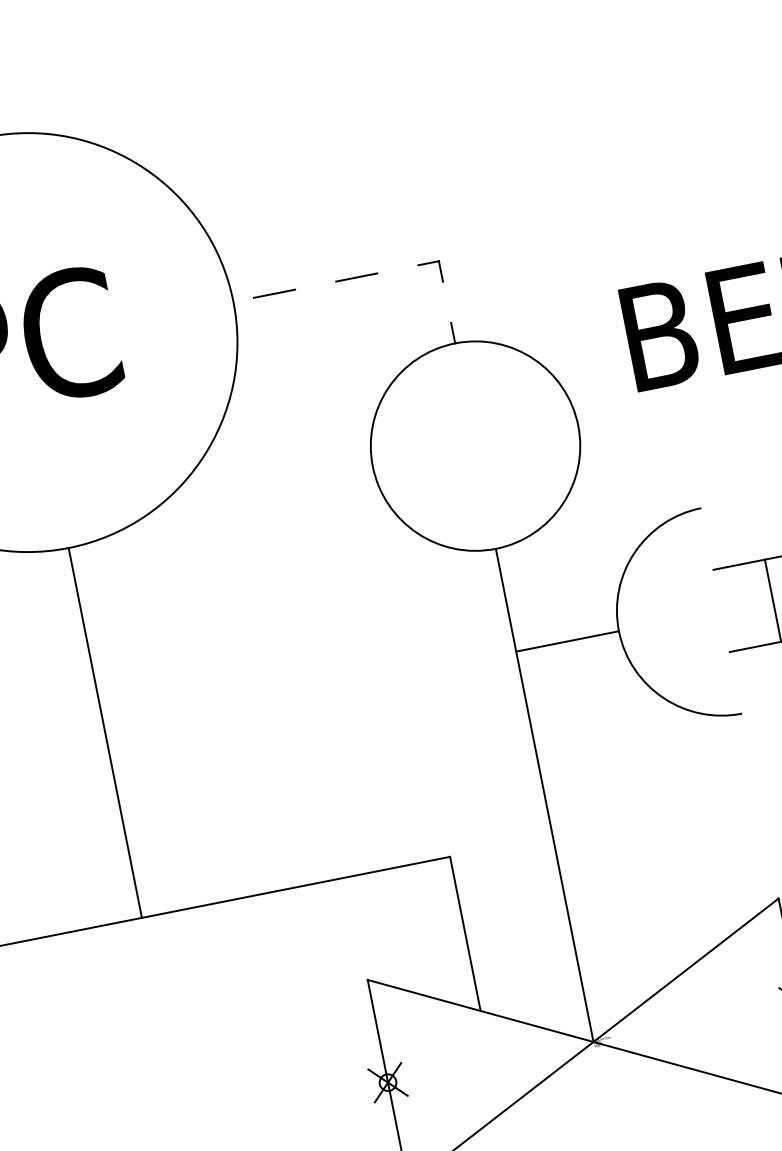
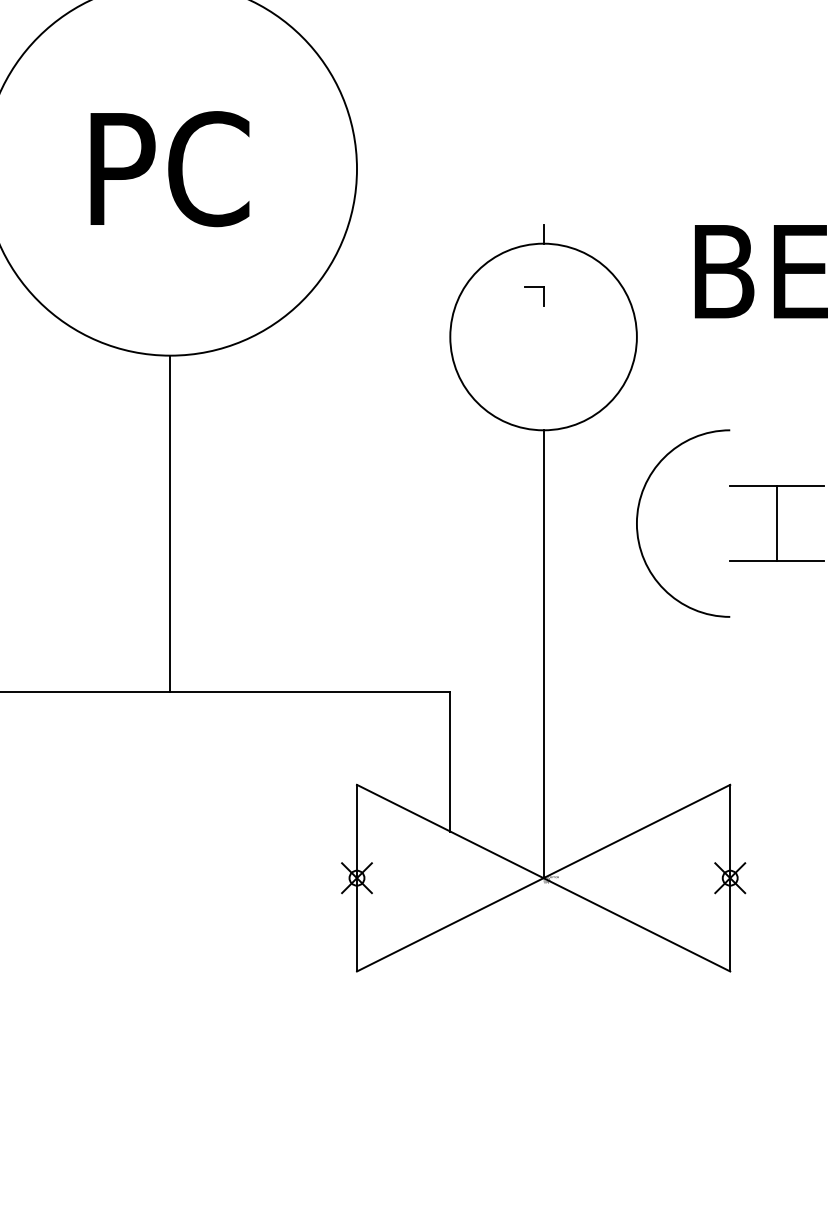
part: (428, 263) -> (534, 287), moved
line: (356, 278) -> (468, 169), removed
line: (273, 294) -> (393, 169), removed
line: (566, 641) -> (589, 523), removed

